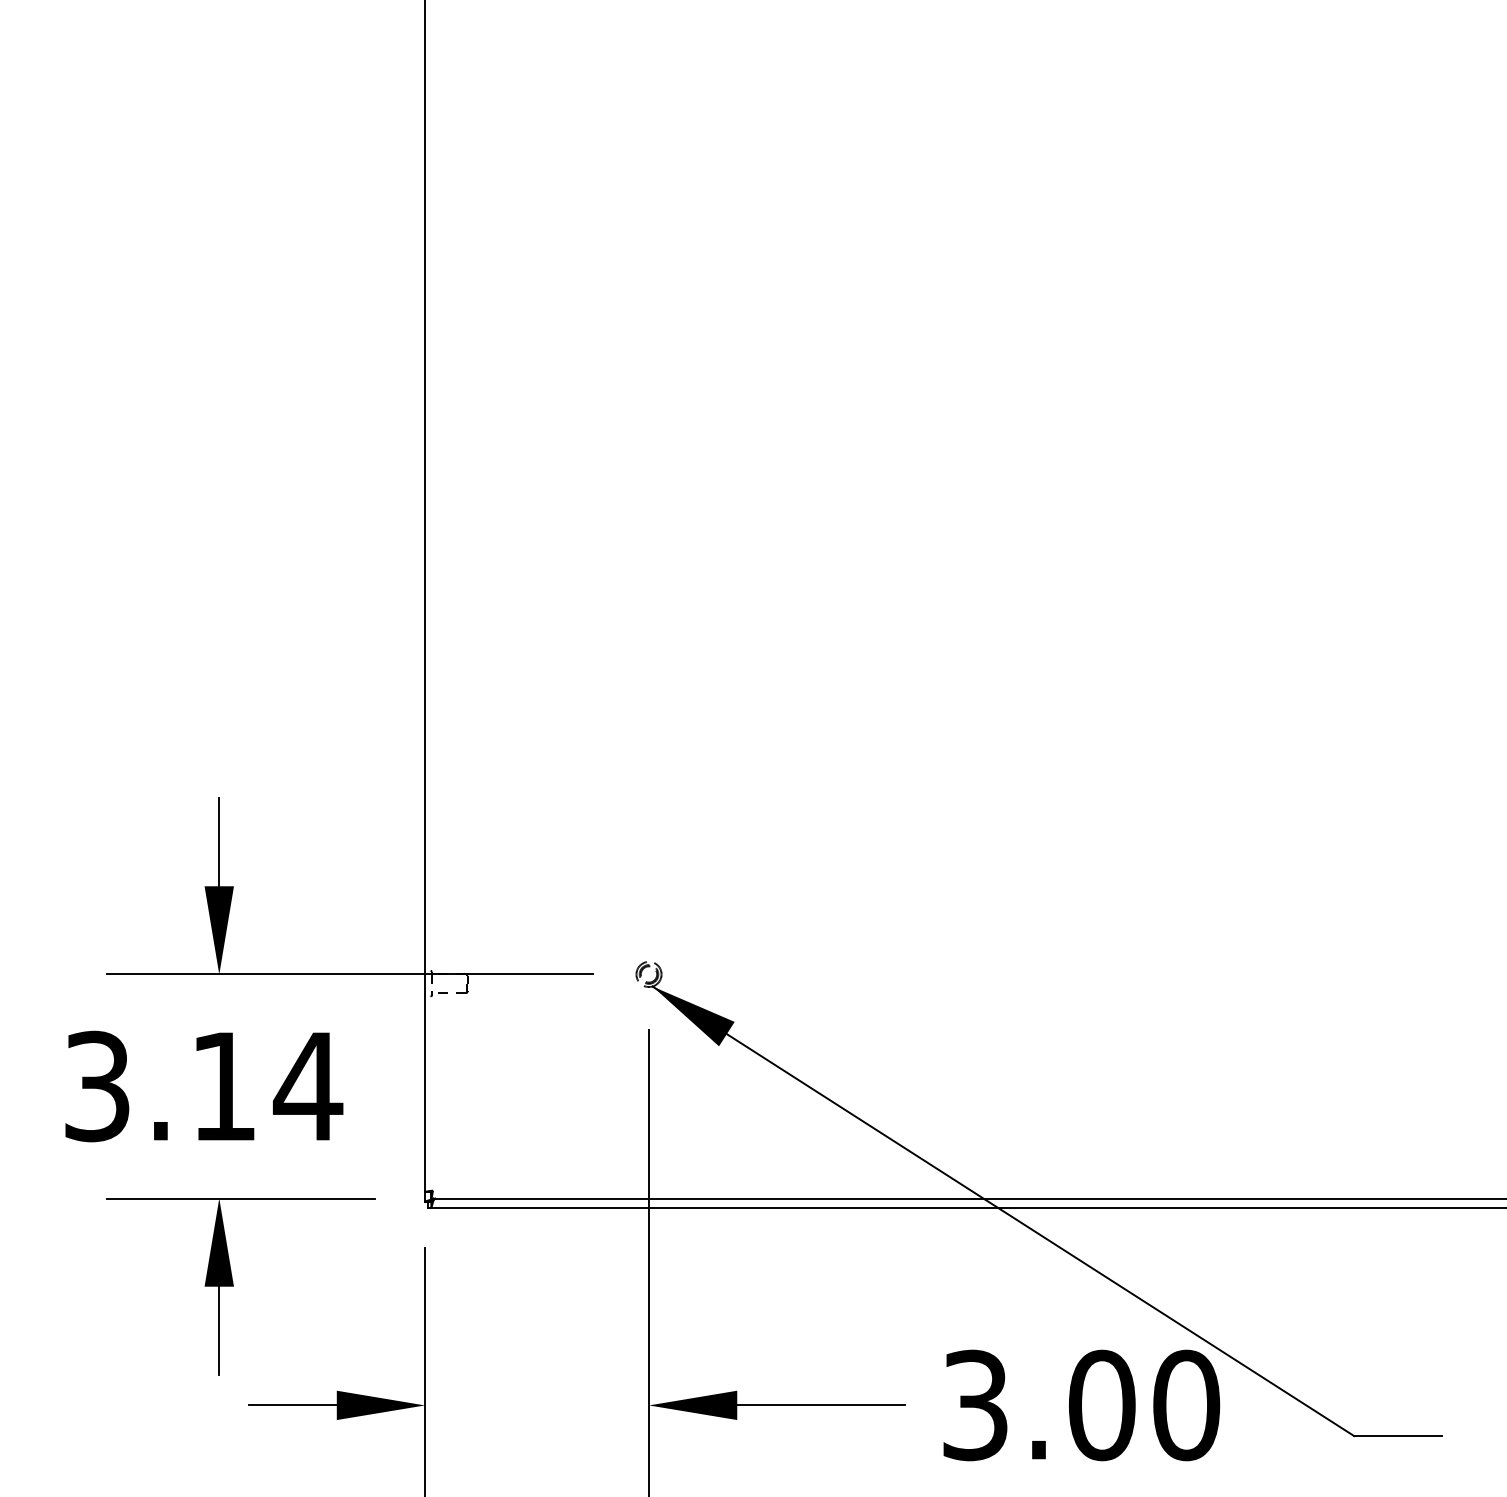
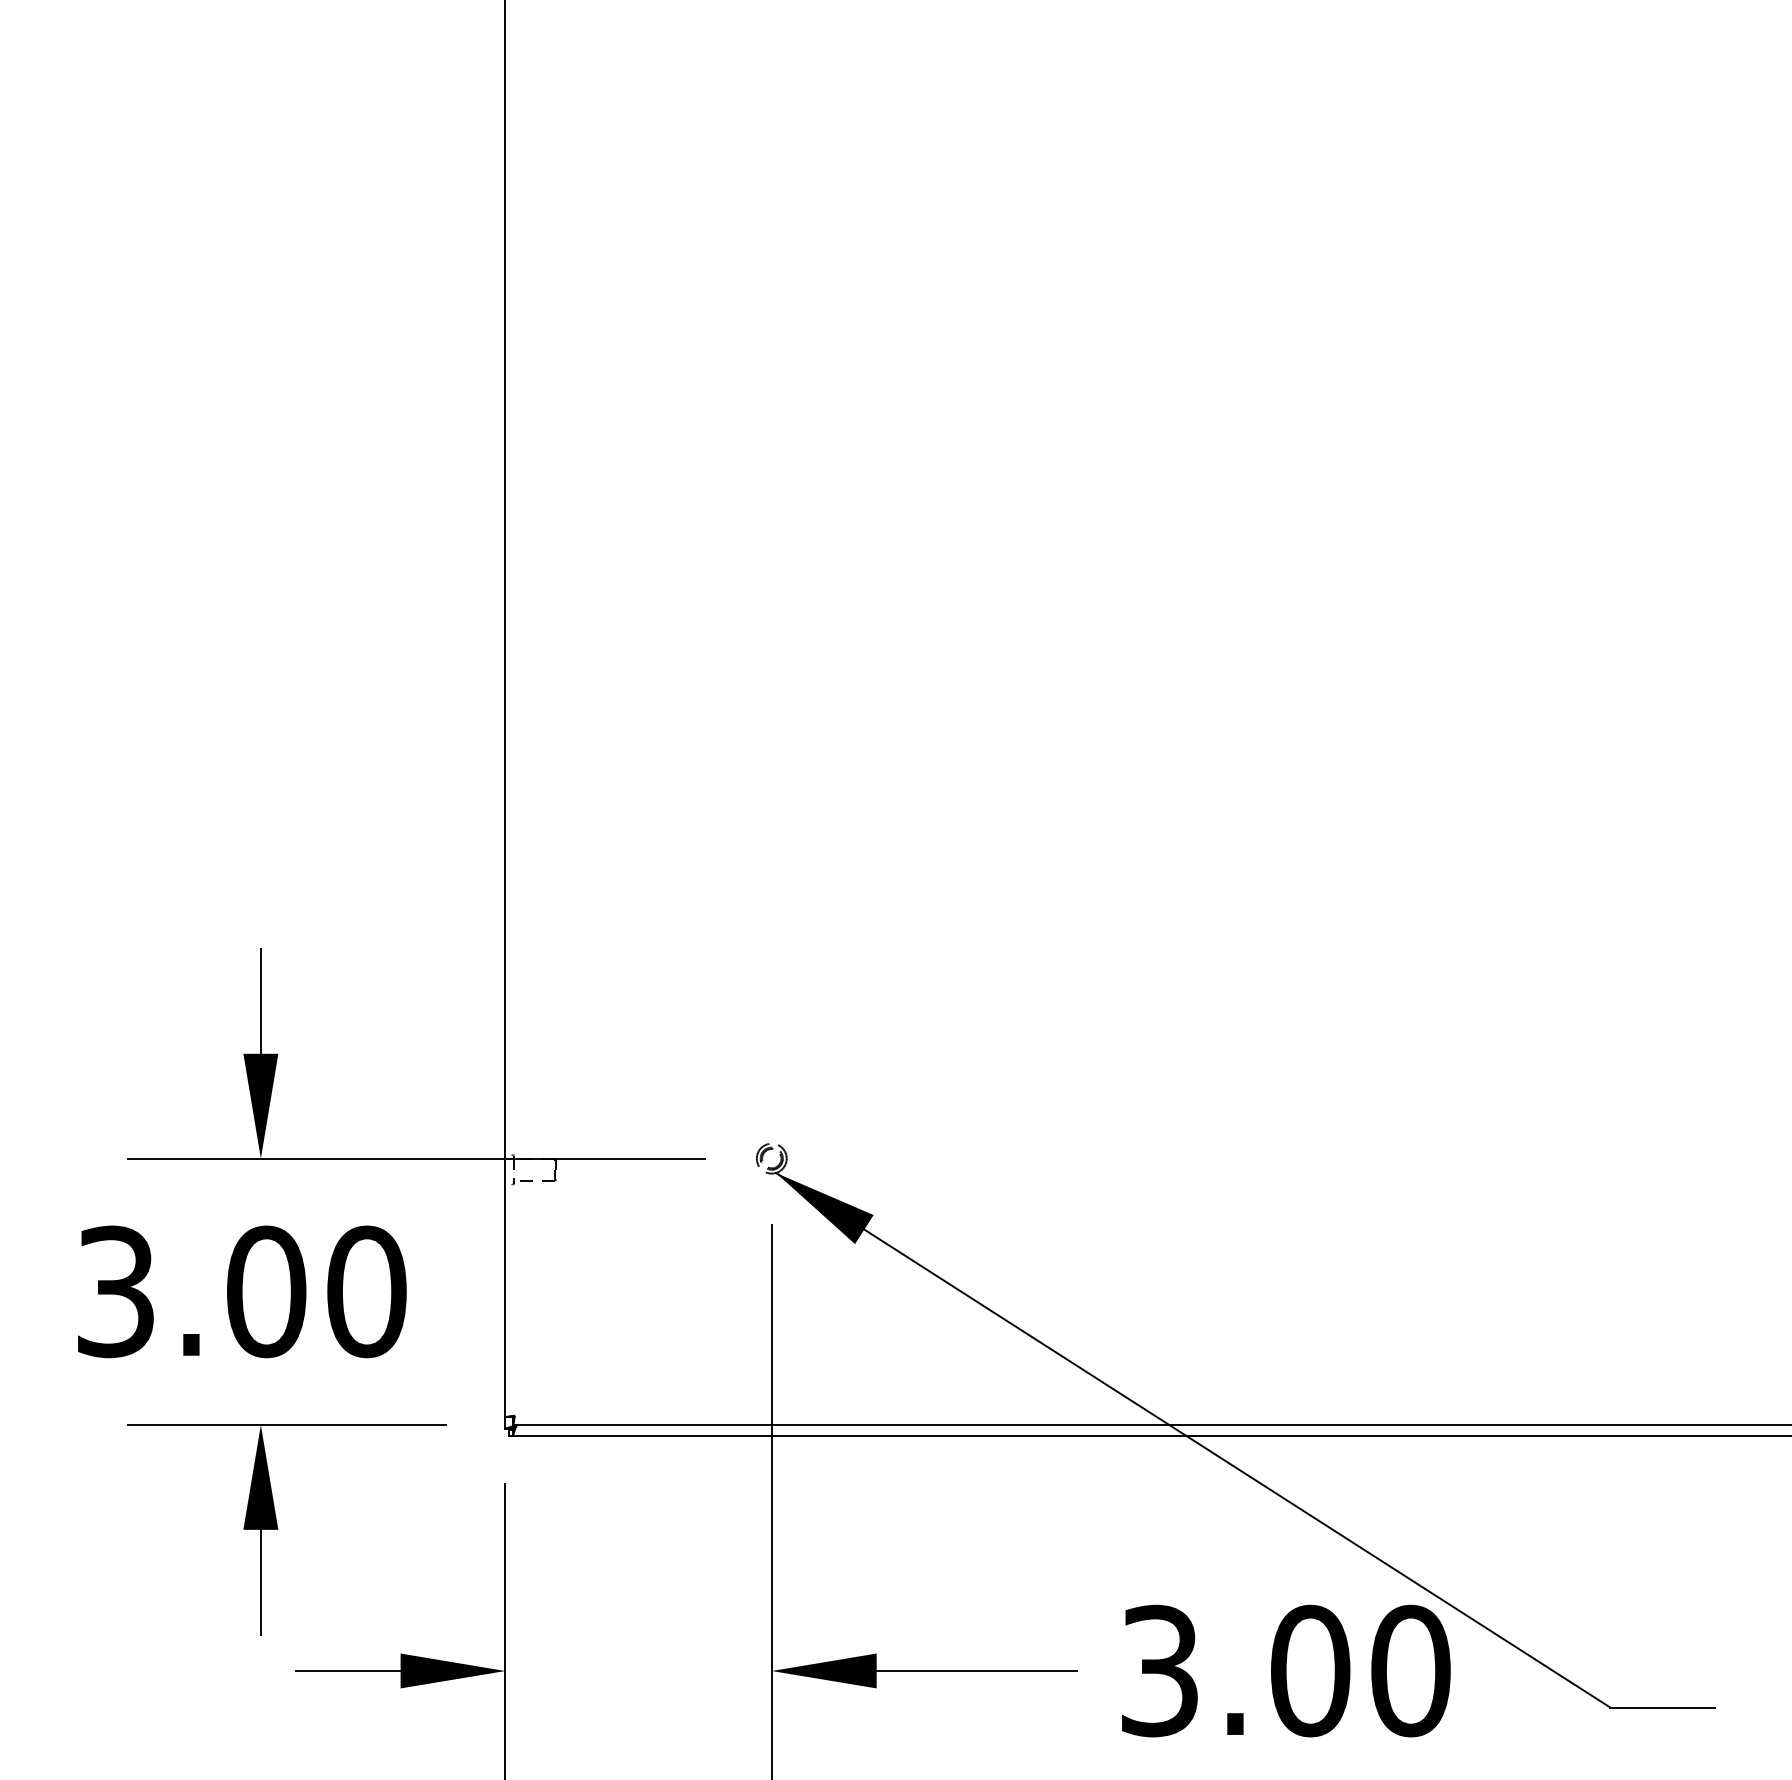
text: (266, 1086) -> (317, 1291), 3.14 -> 3.00

